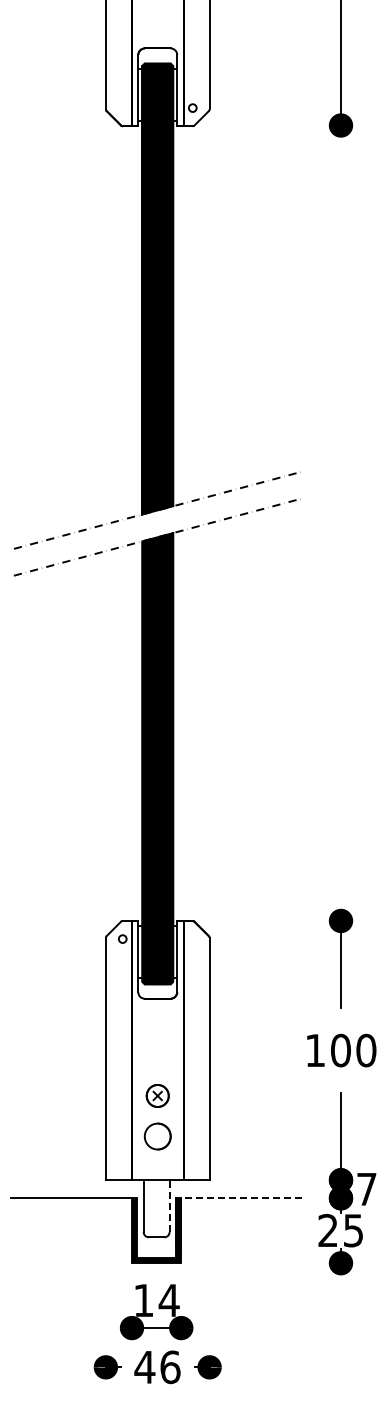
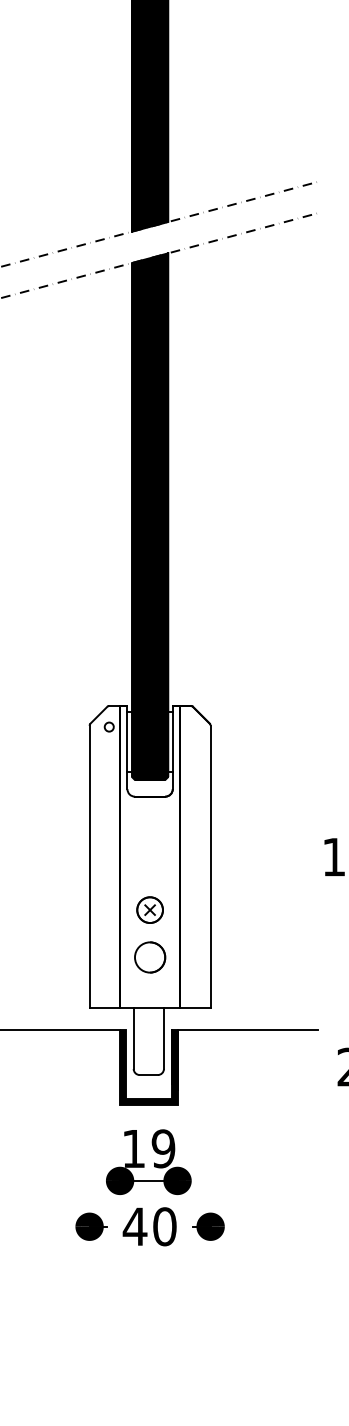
line: (241, 1198) -> (247, 1029), dashed -> solid
line: (169, 1206) -> (163, 1039), dashed -> solid
text: (168, 1300) -> (162, 1148), 14 -> 19
text: (170, 1366) -> (164, 1225), 46 -> 40

